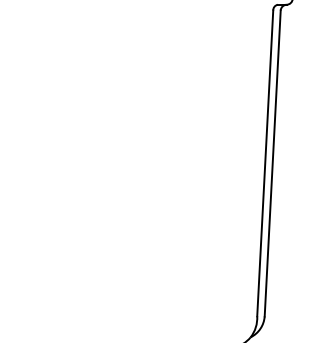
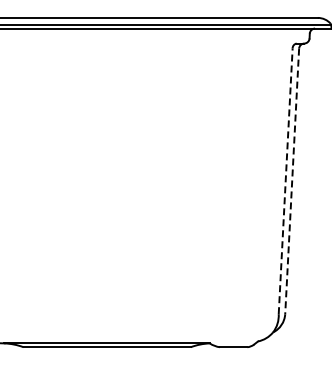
line: (265, 163) -> (285, 181), solid -> dashed
line: (273, 163) -> (292, 181), solid -> dashed

